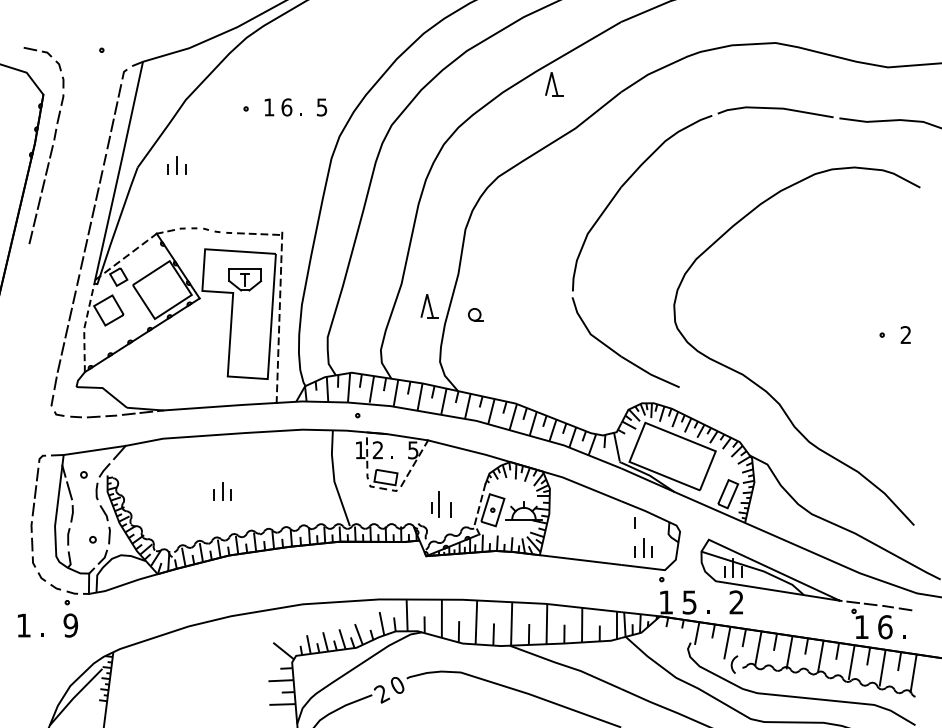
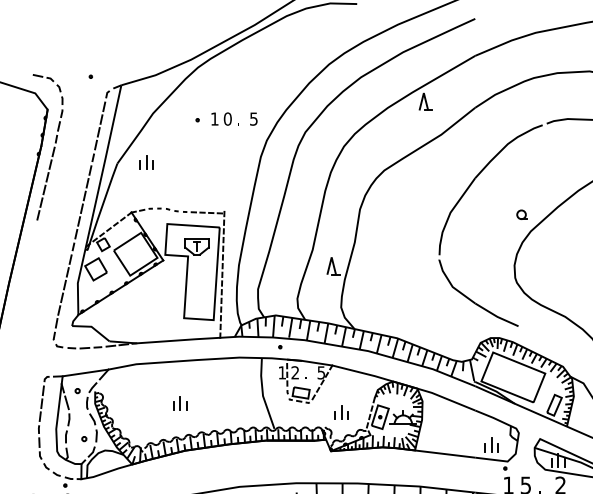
text: (286, 107) -> (227, 119), 6 -> 0
part: (475, 314) -> (522, 214), moved
line: (85, 325) -> (78, 280), dashed -> solid
part: (444, 504) -> (344, 412), size x0.71
line: (634, 522) -> (485, 426), removed

